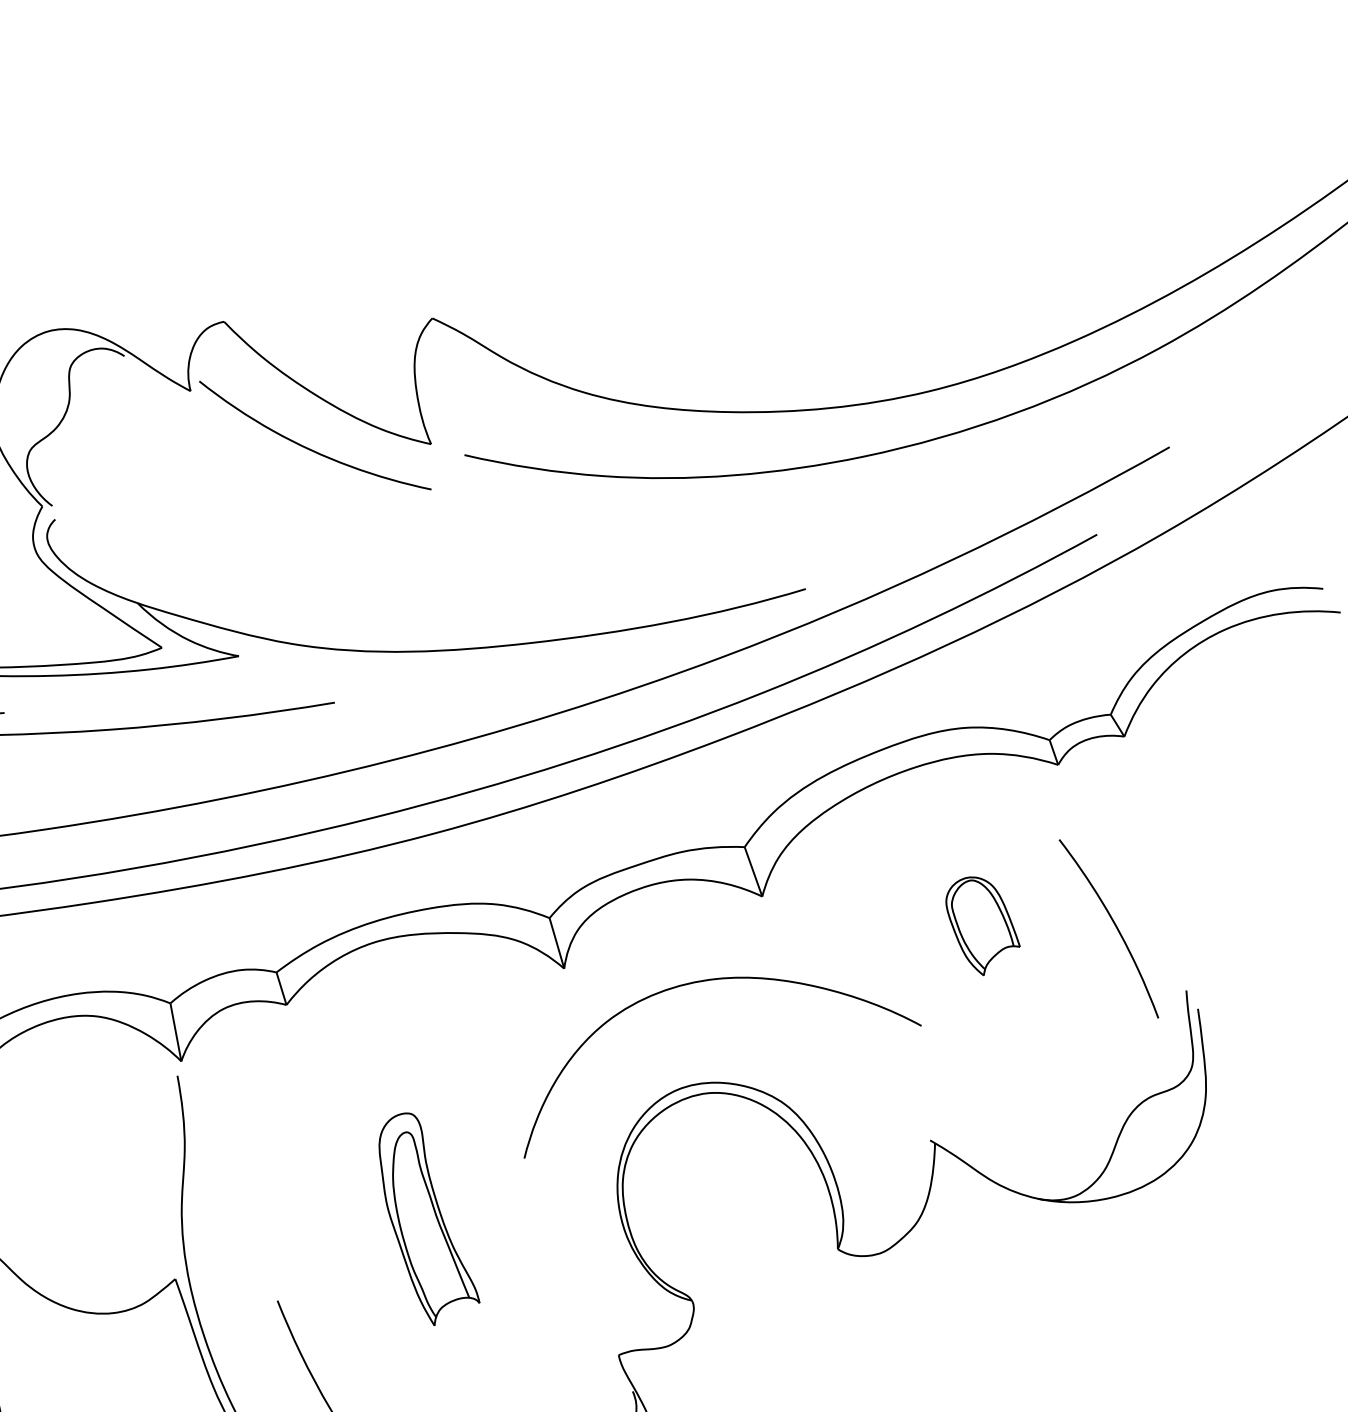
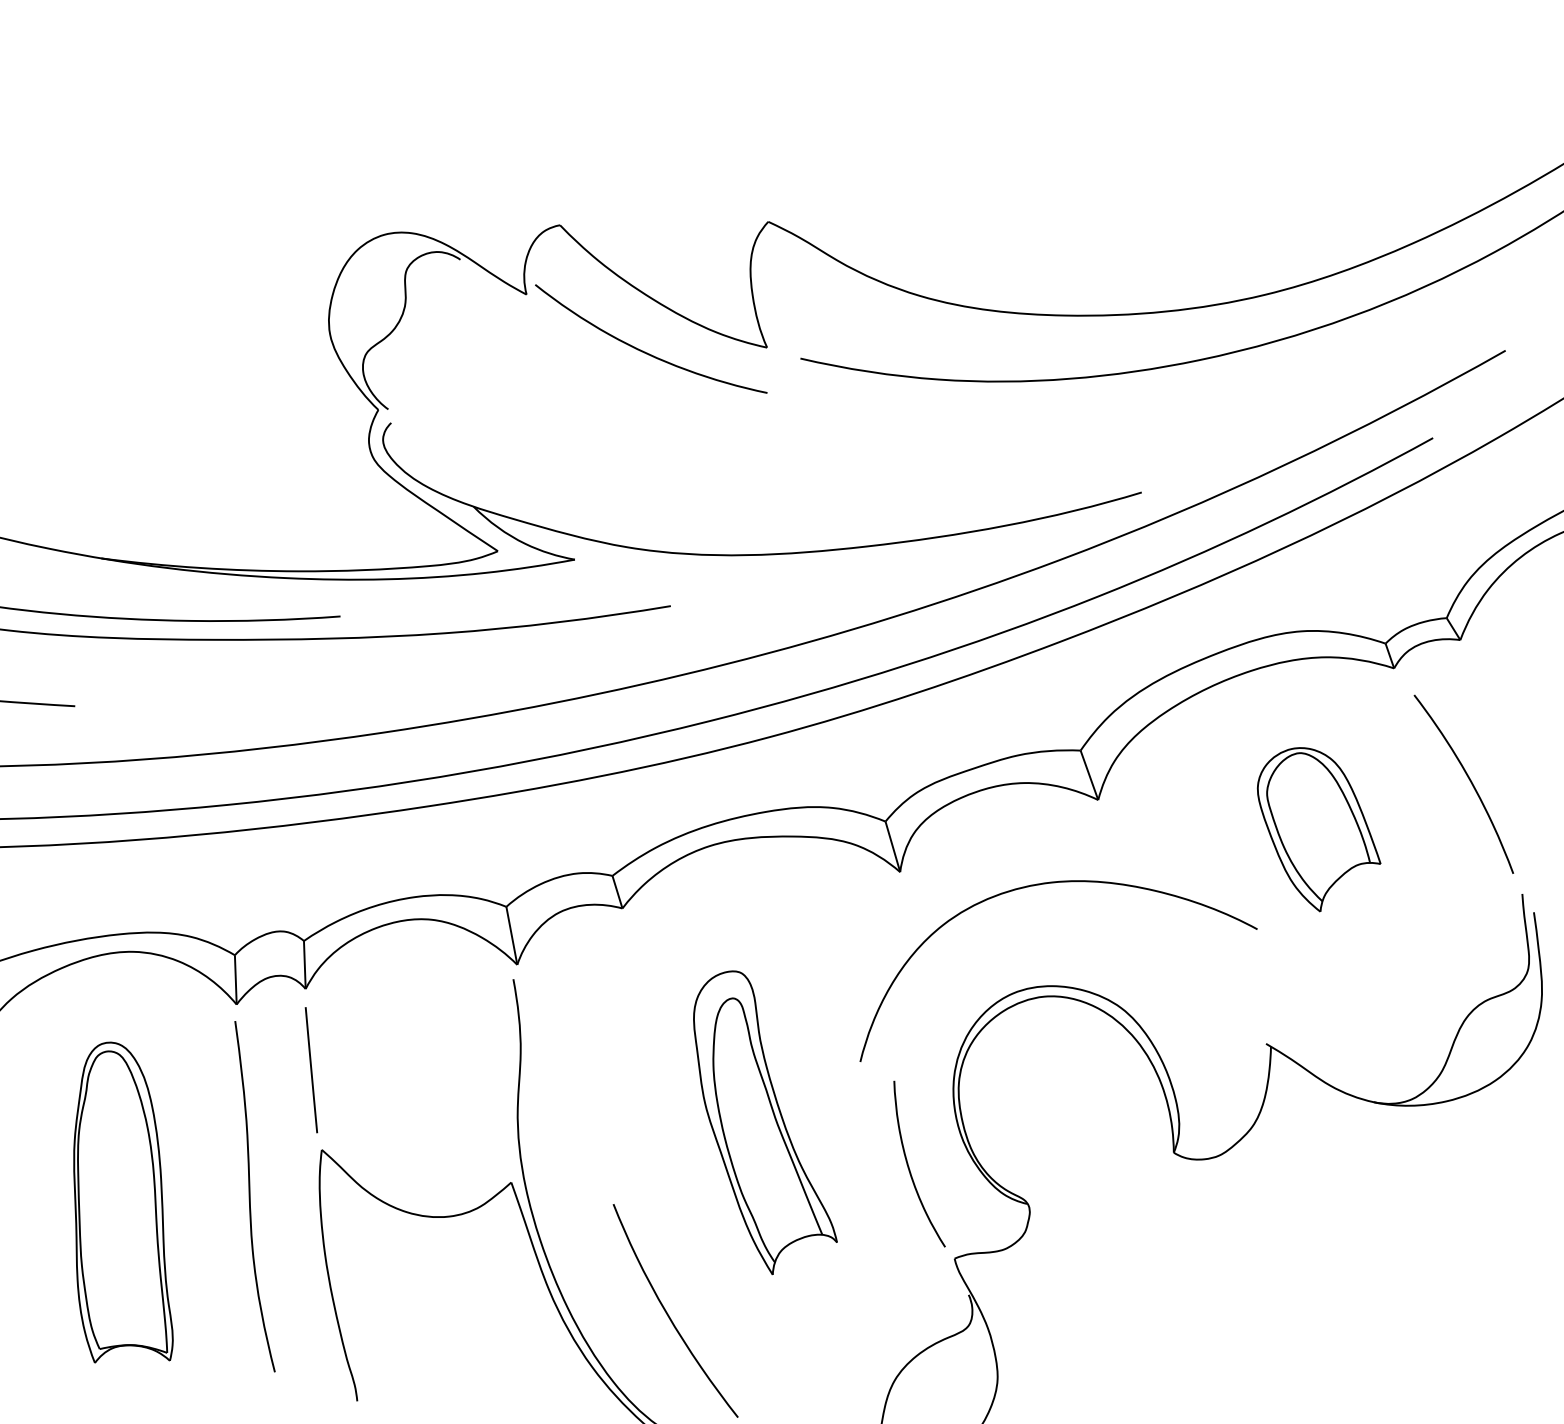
curve: (1113, 924) -> (1468, 779), moved
part: (982, 926) -> (1318, 829), size x1.67
part: (429, 1219) -> (765, 1122), size x1.43
curve: (573, 1263) -> (909, 1166), added

